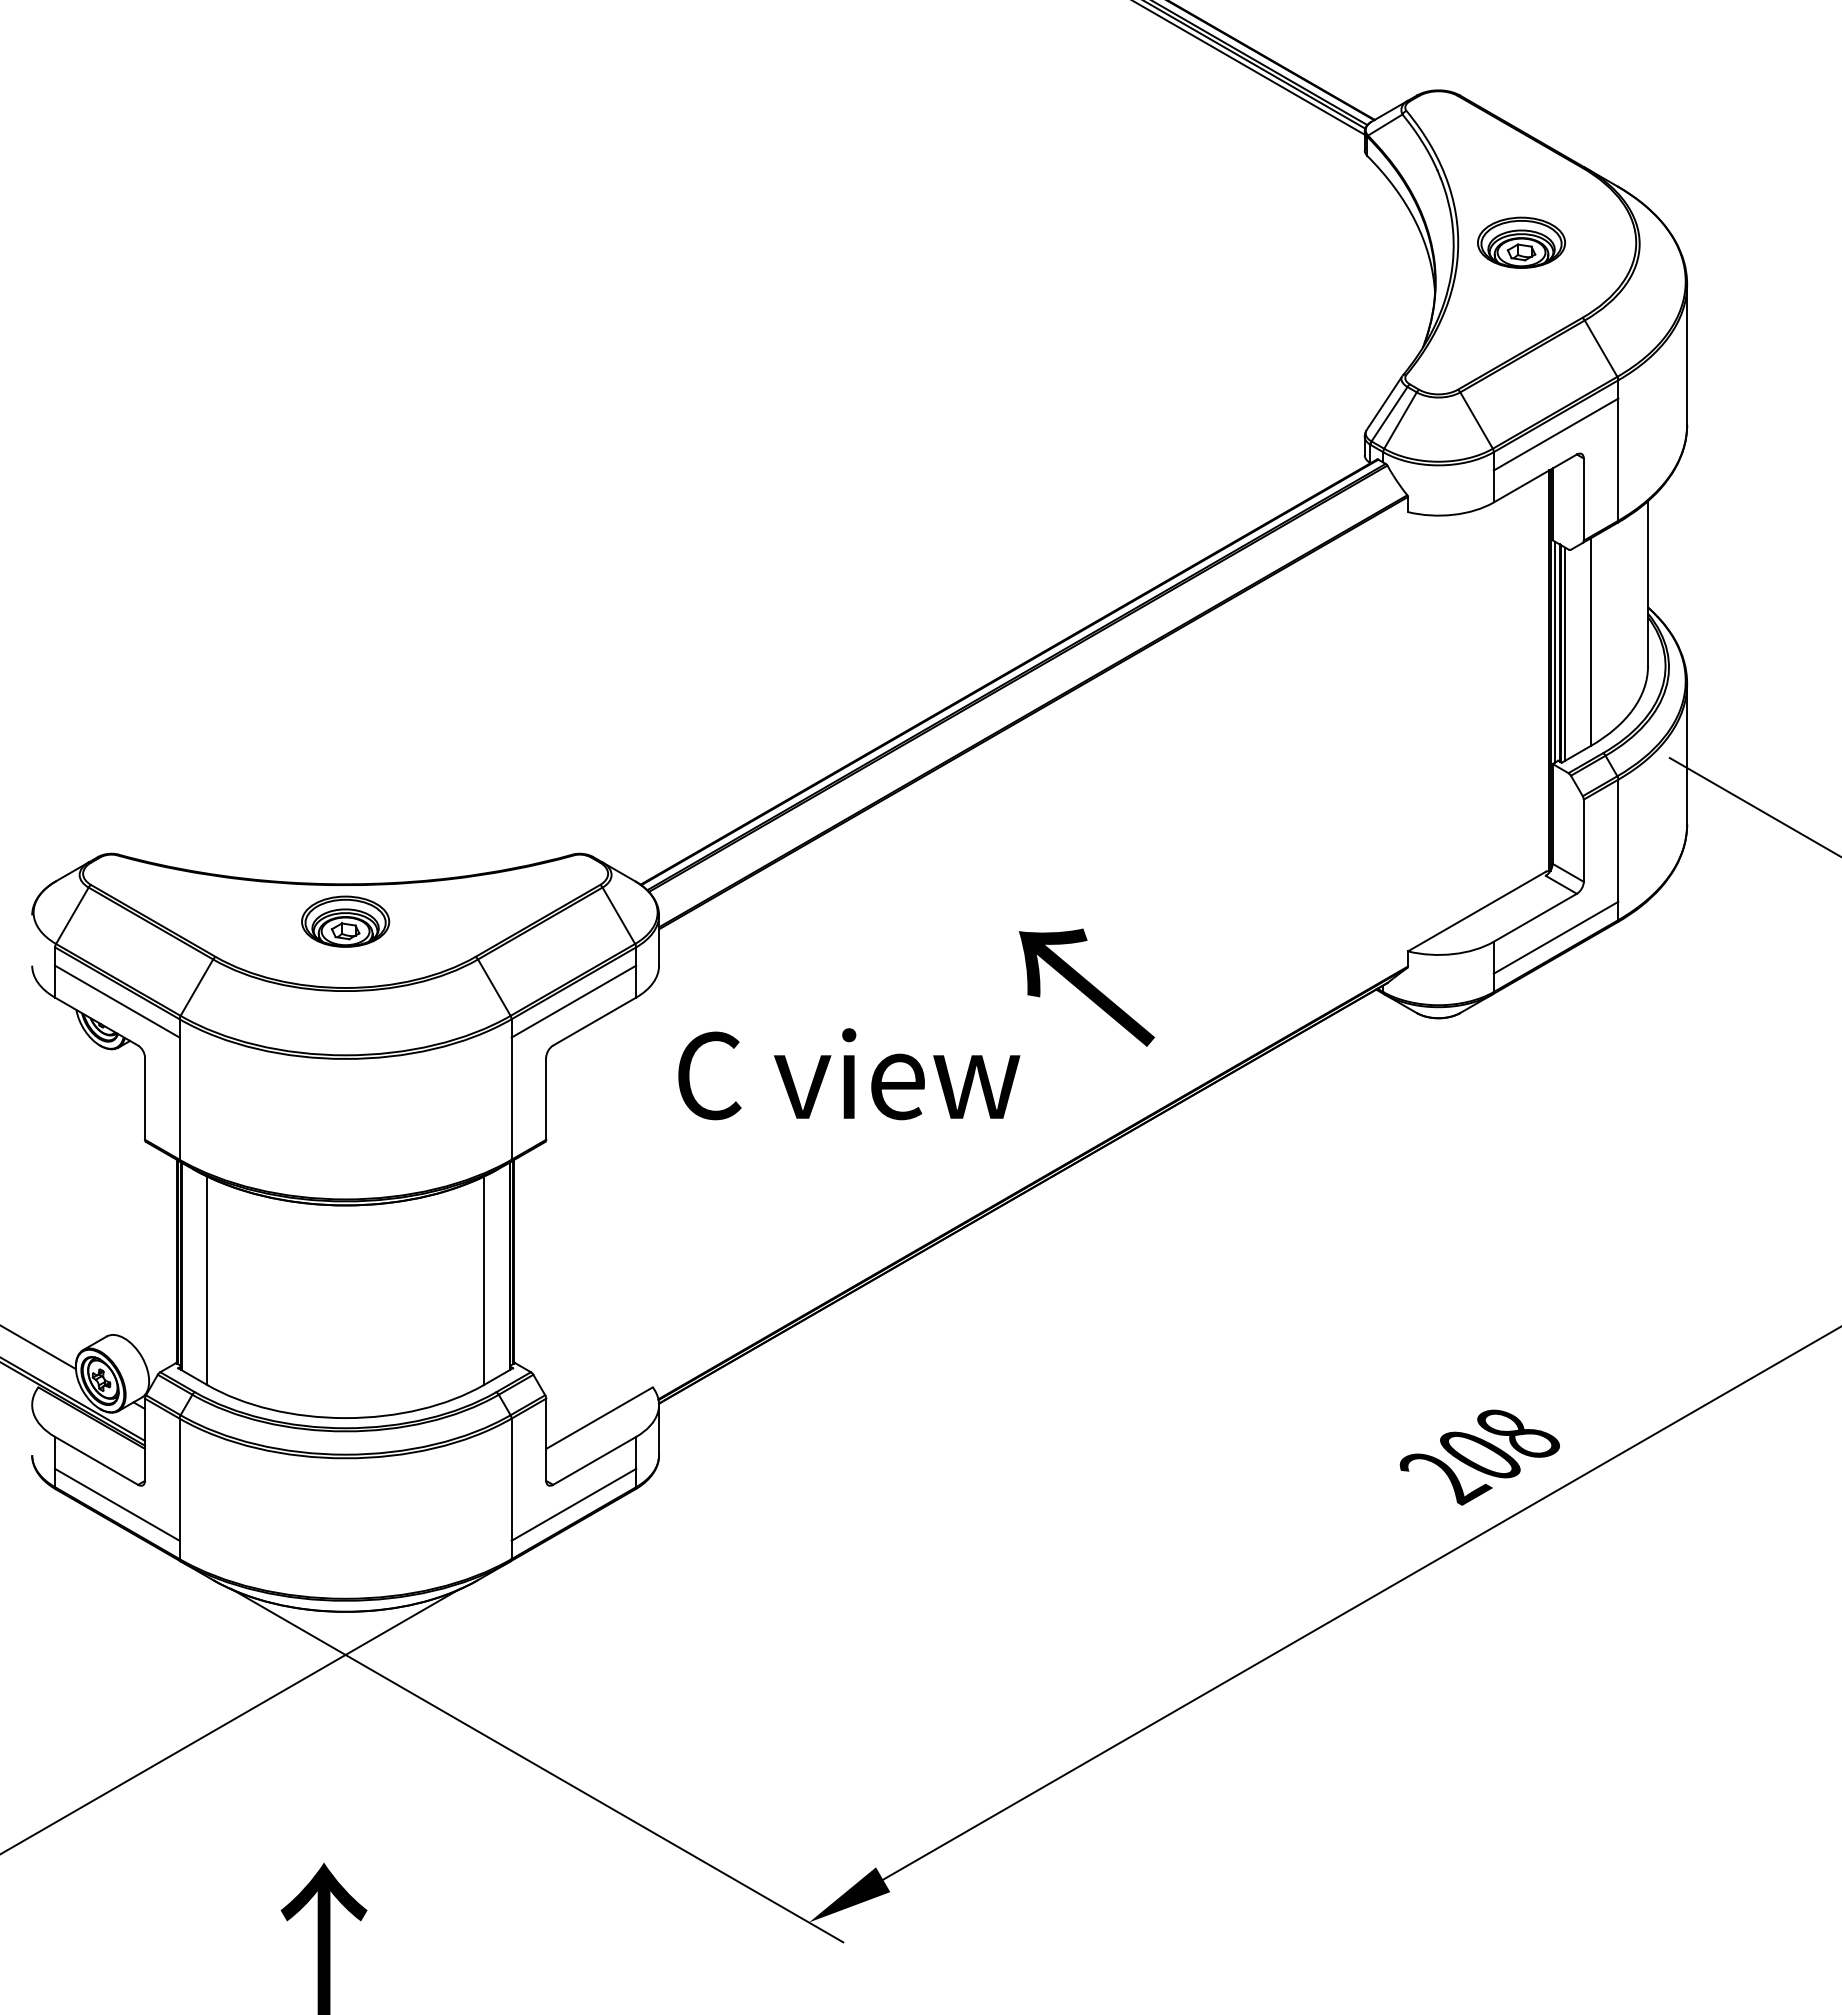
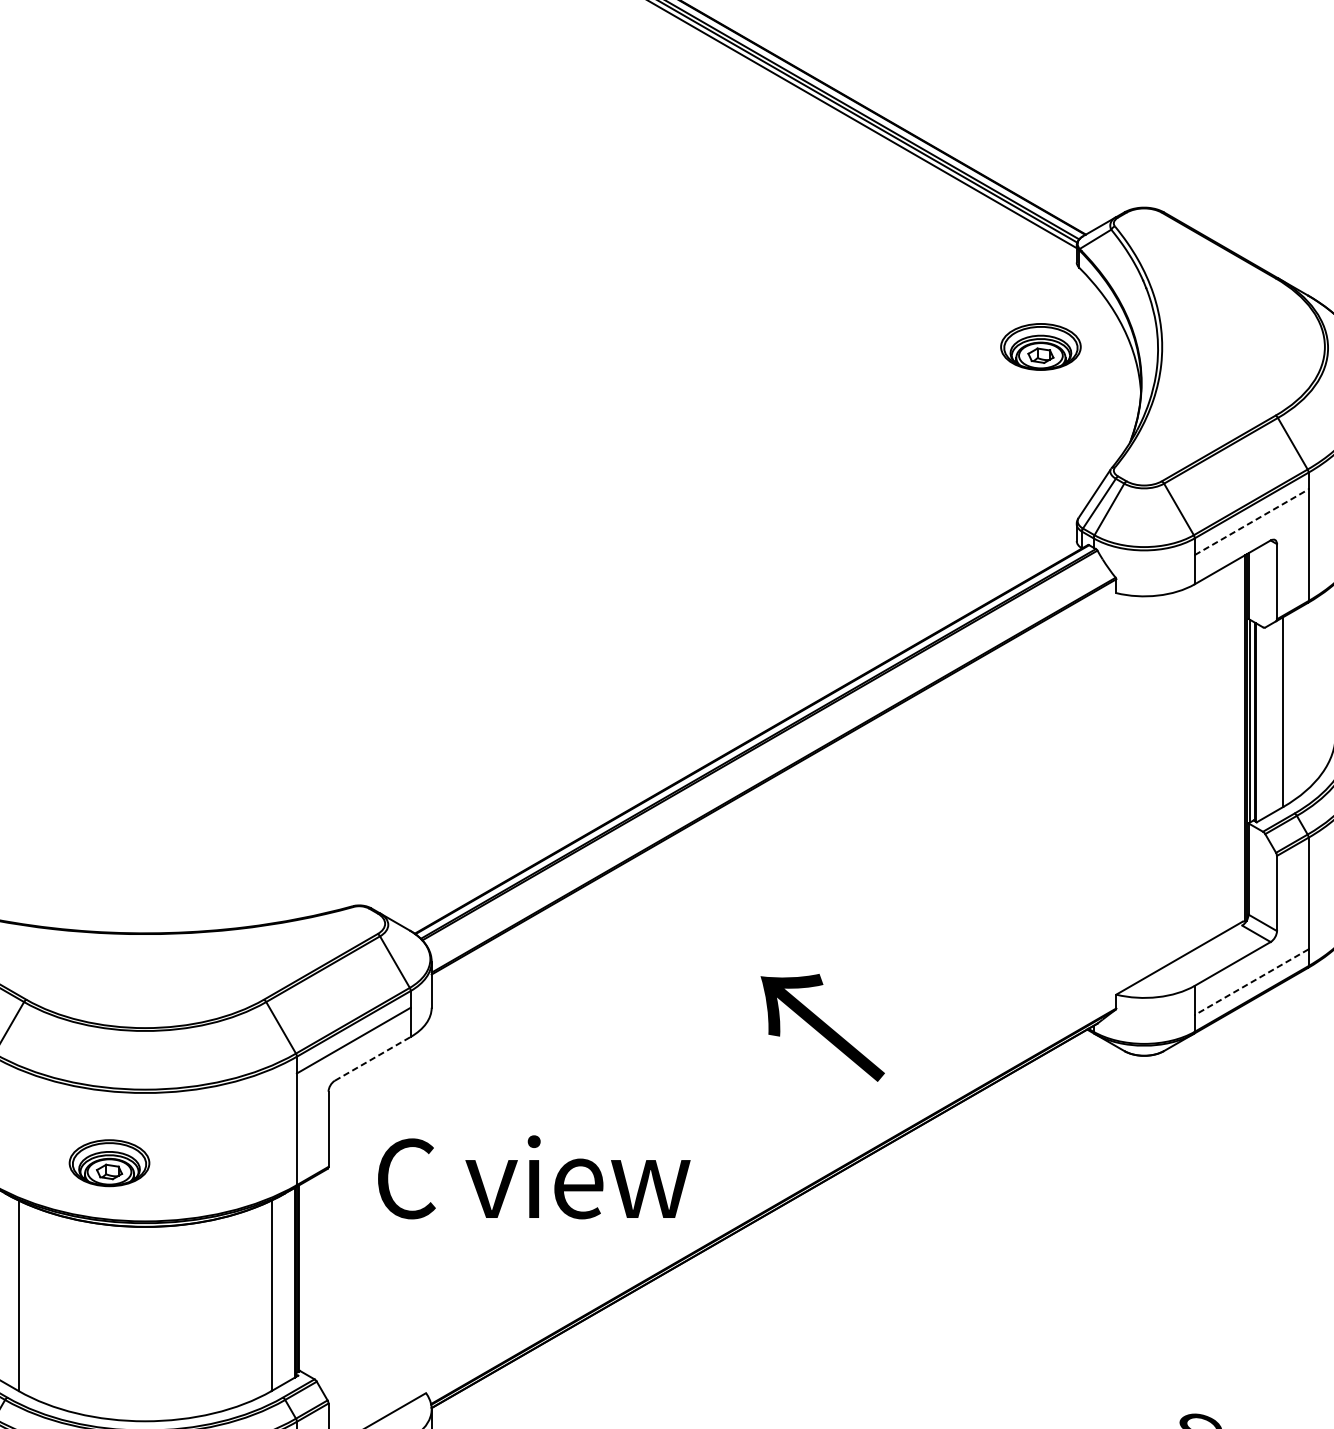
part: (1521, 242) -> (1040, 346), moved
line: (1556, 434) -> (1252, 522), solid -> dashed
line: (1565, 653) -> (1260, 722), removed
part: (345, 921) -> (109, 1162), moved
line: (1556, 937) -> (1252, 981), solid -> dashed
line: (594, 1021) -> (372, 1058), solid -> dashed
text: (849, 1074) -> (534, 1177), moved

